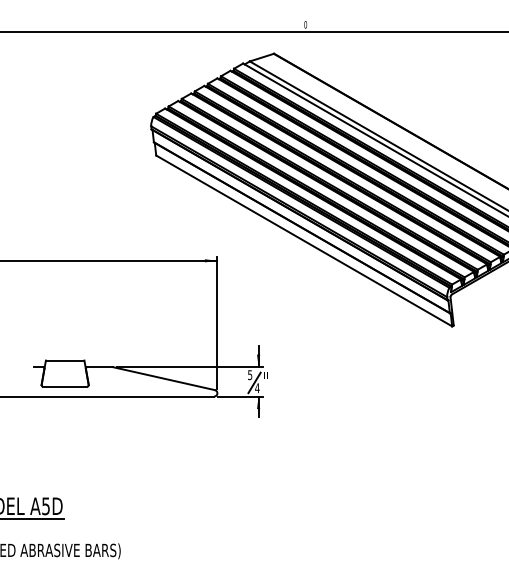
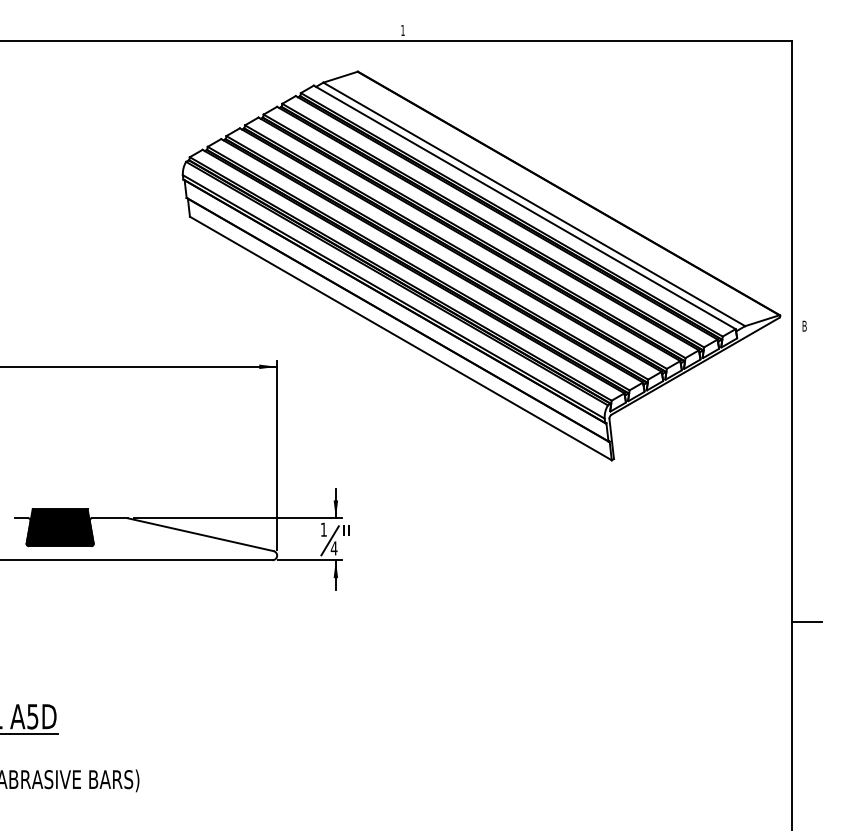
text: (305, 24) -> (402, 30), 0 -> 1
fill: (64, 373) -> (59, 527), added
text: (249, 374) -> (323, 529), 5 -> 1

